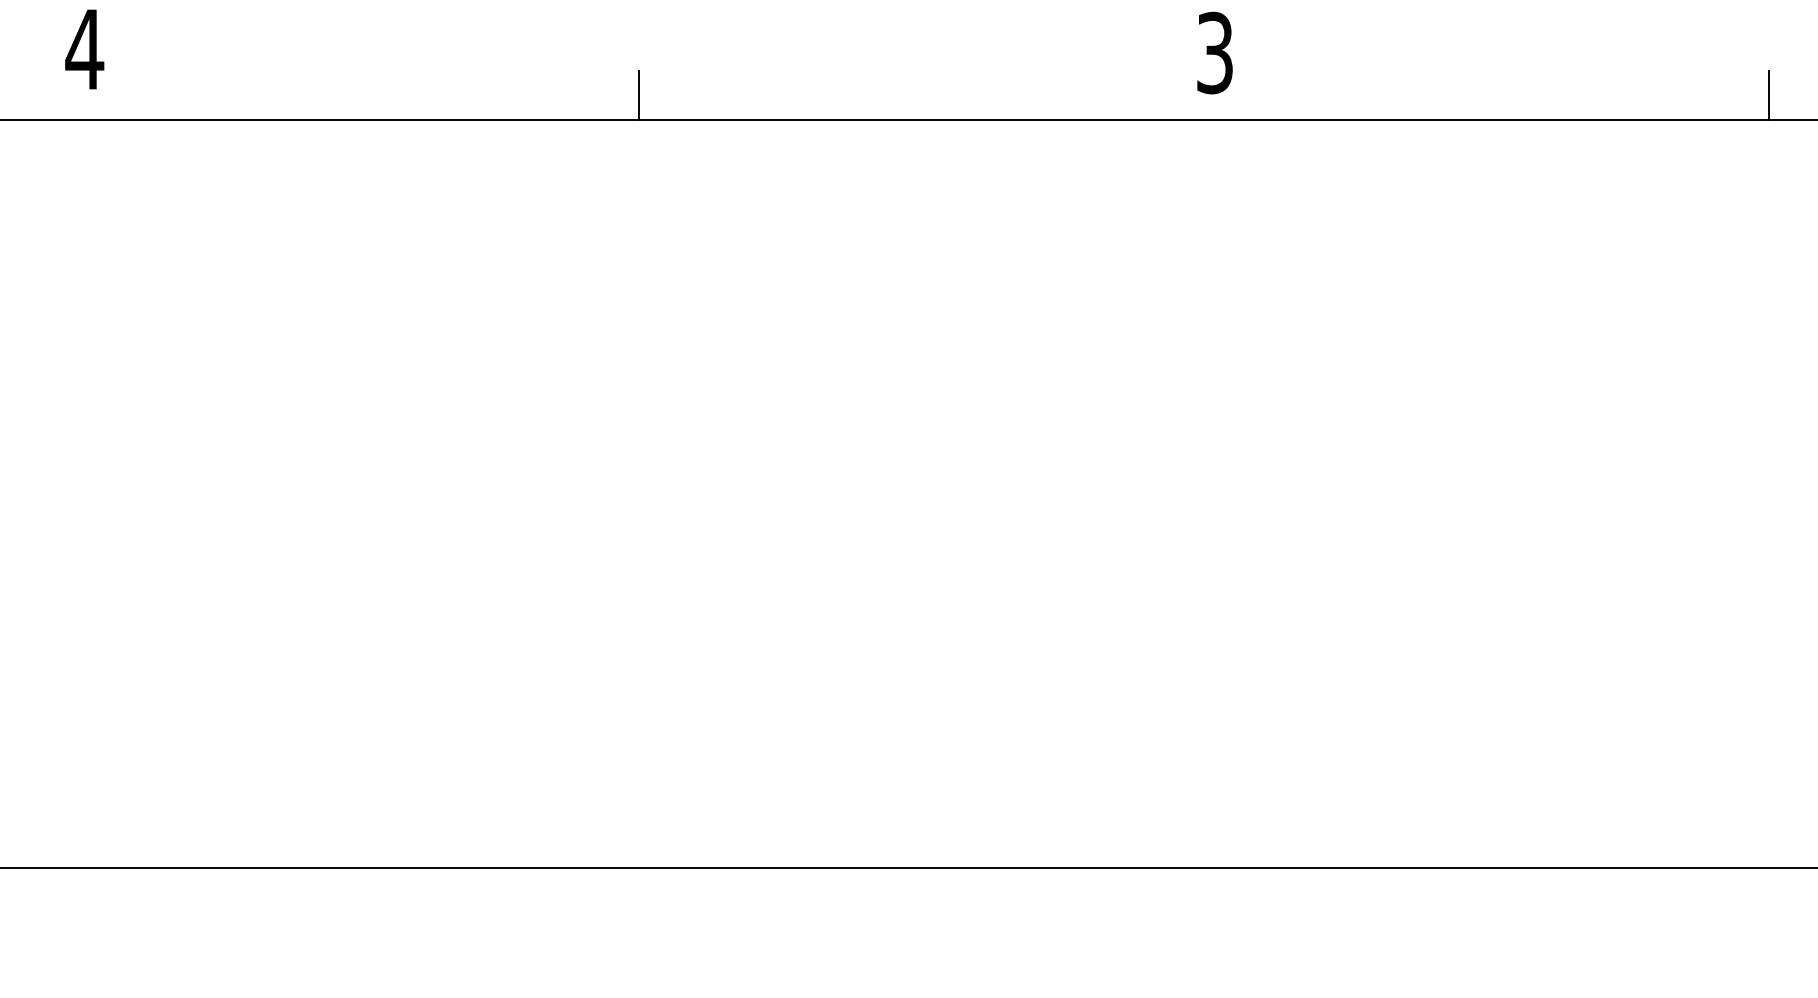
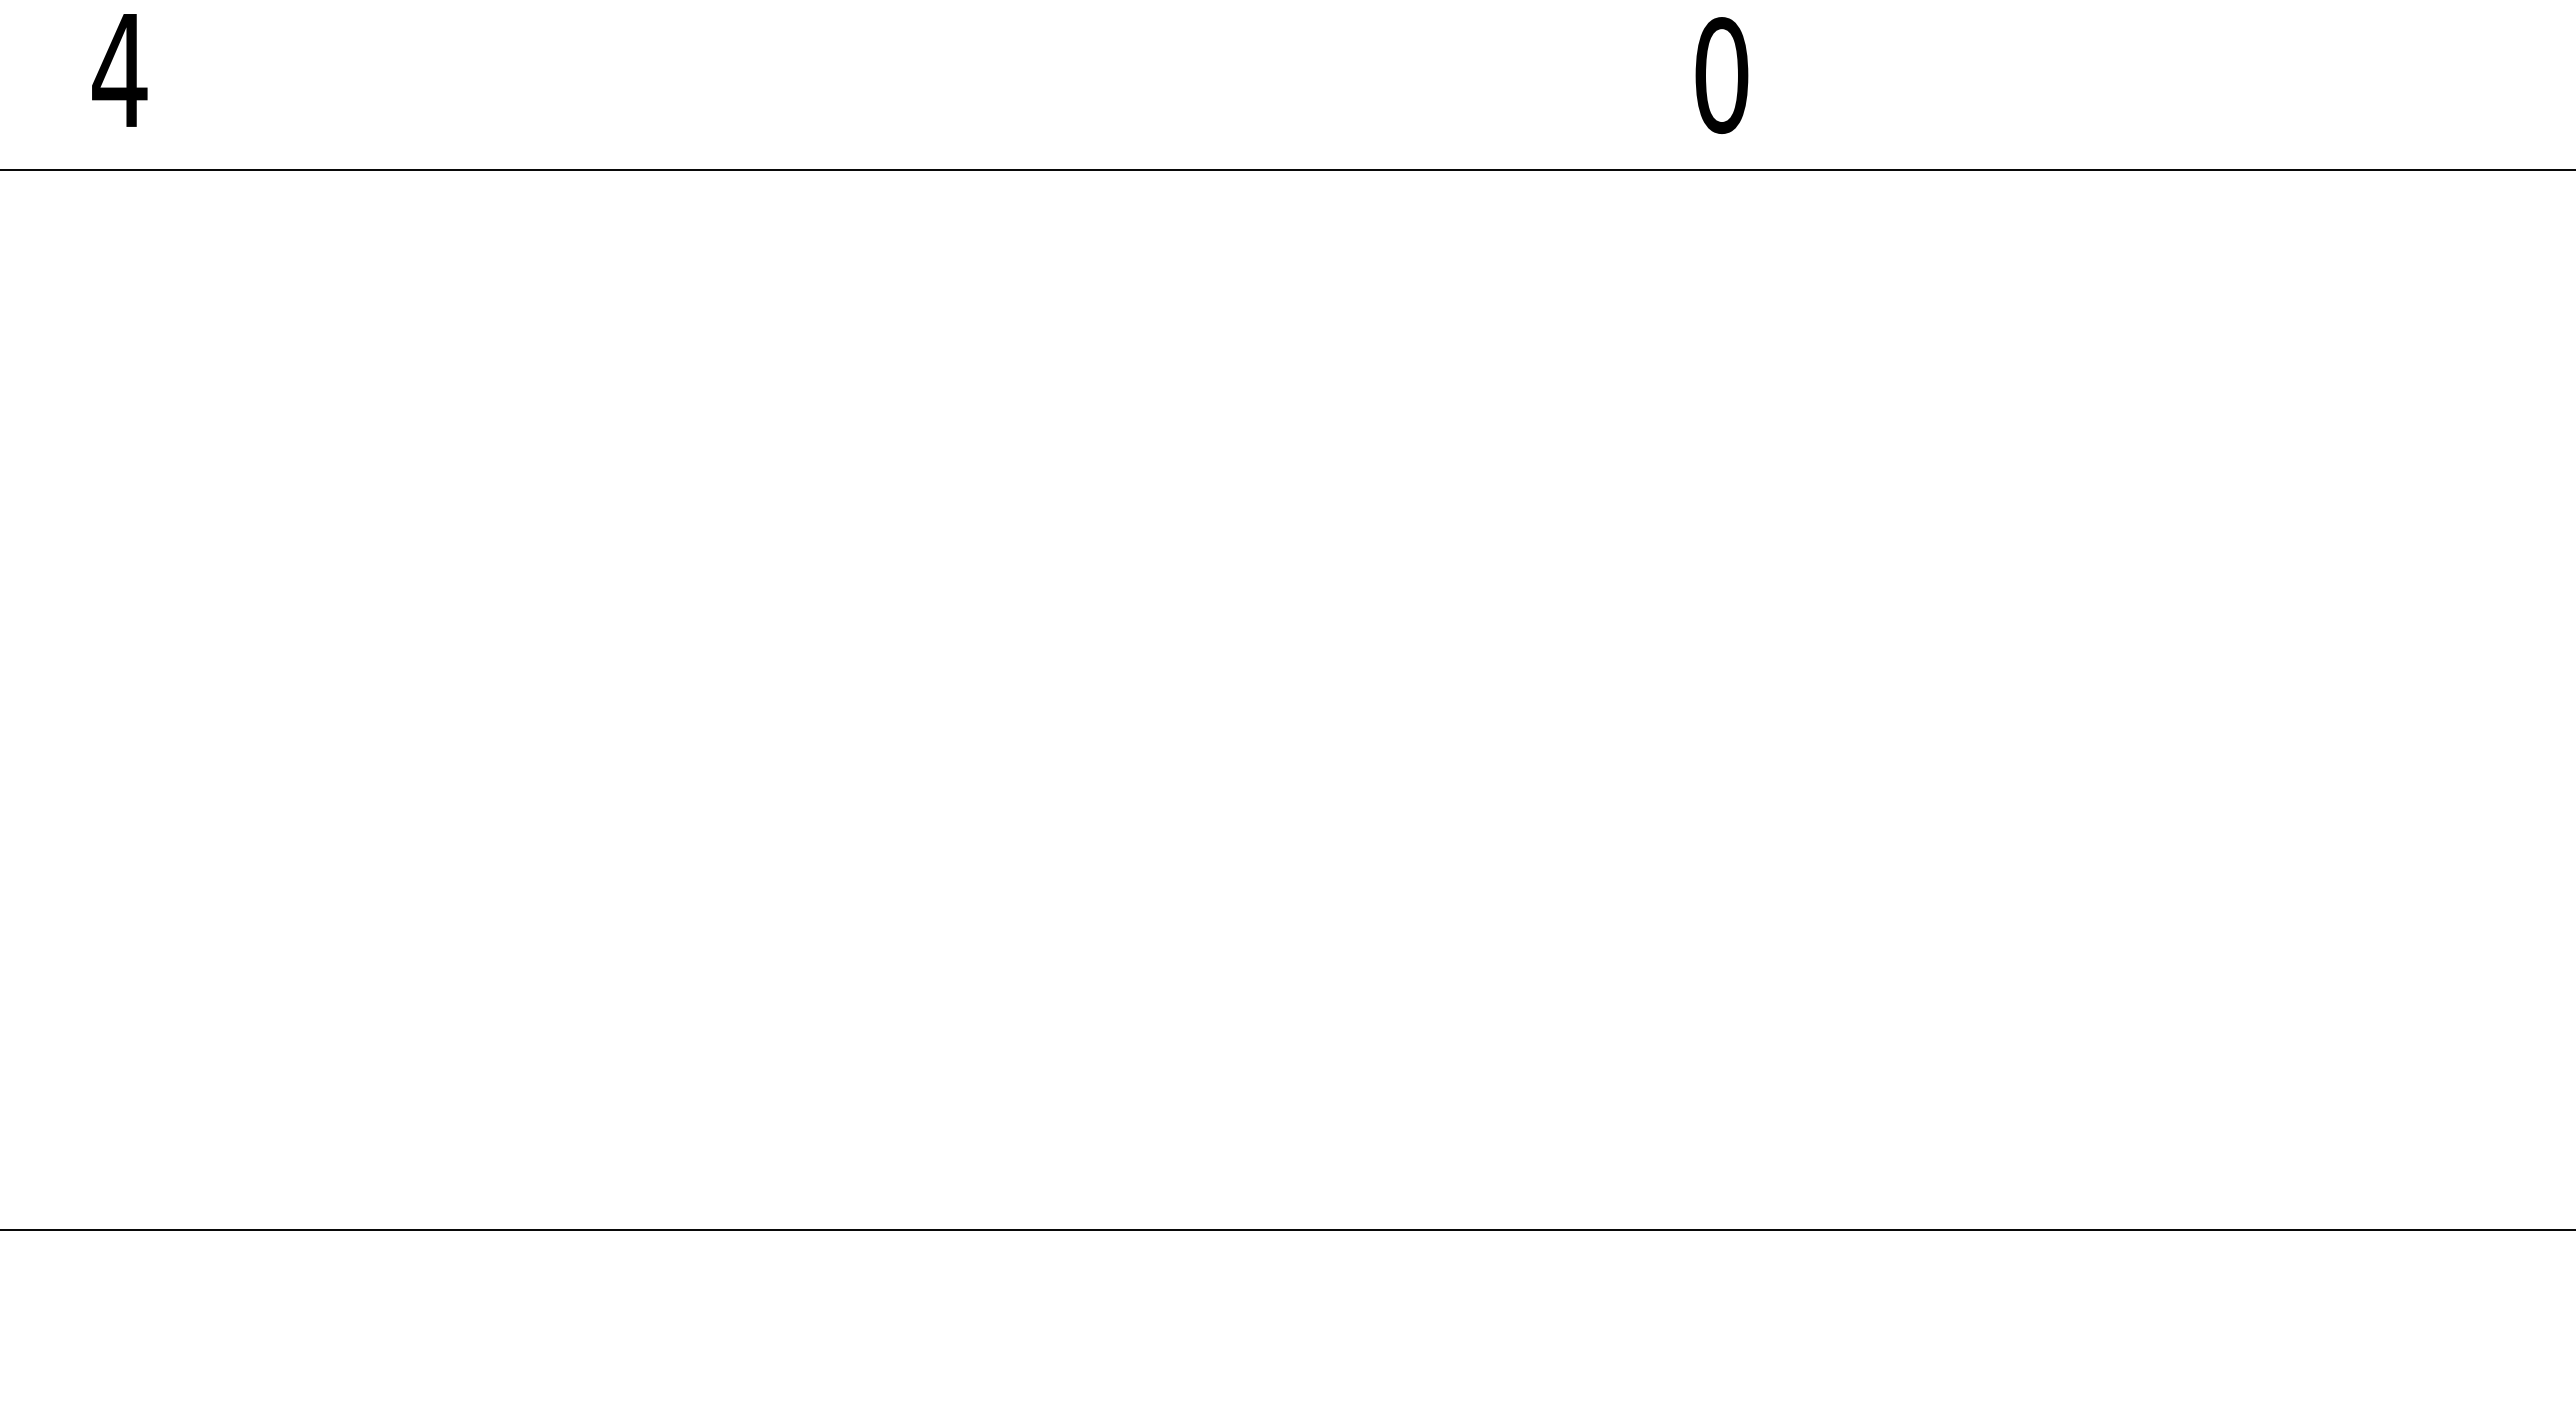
text: (1214, 53) -> (1721, 75), 3 -> 0
line: (639, 94) -> (905, 134), removed
line: (1769, 94) -> (2507, 134), removed

